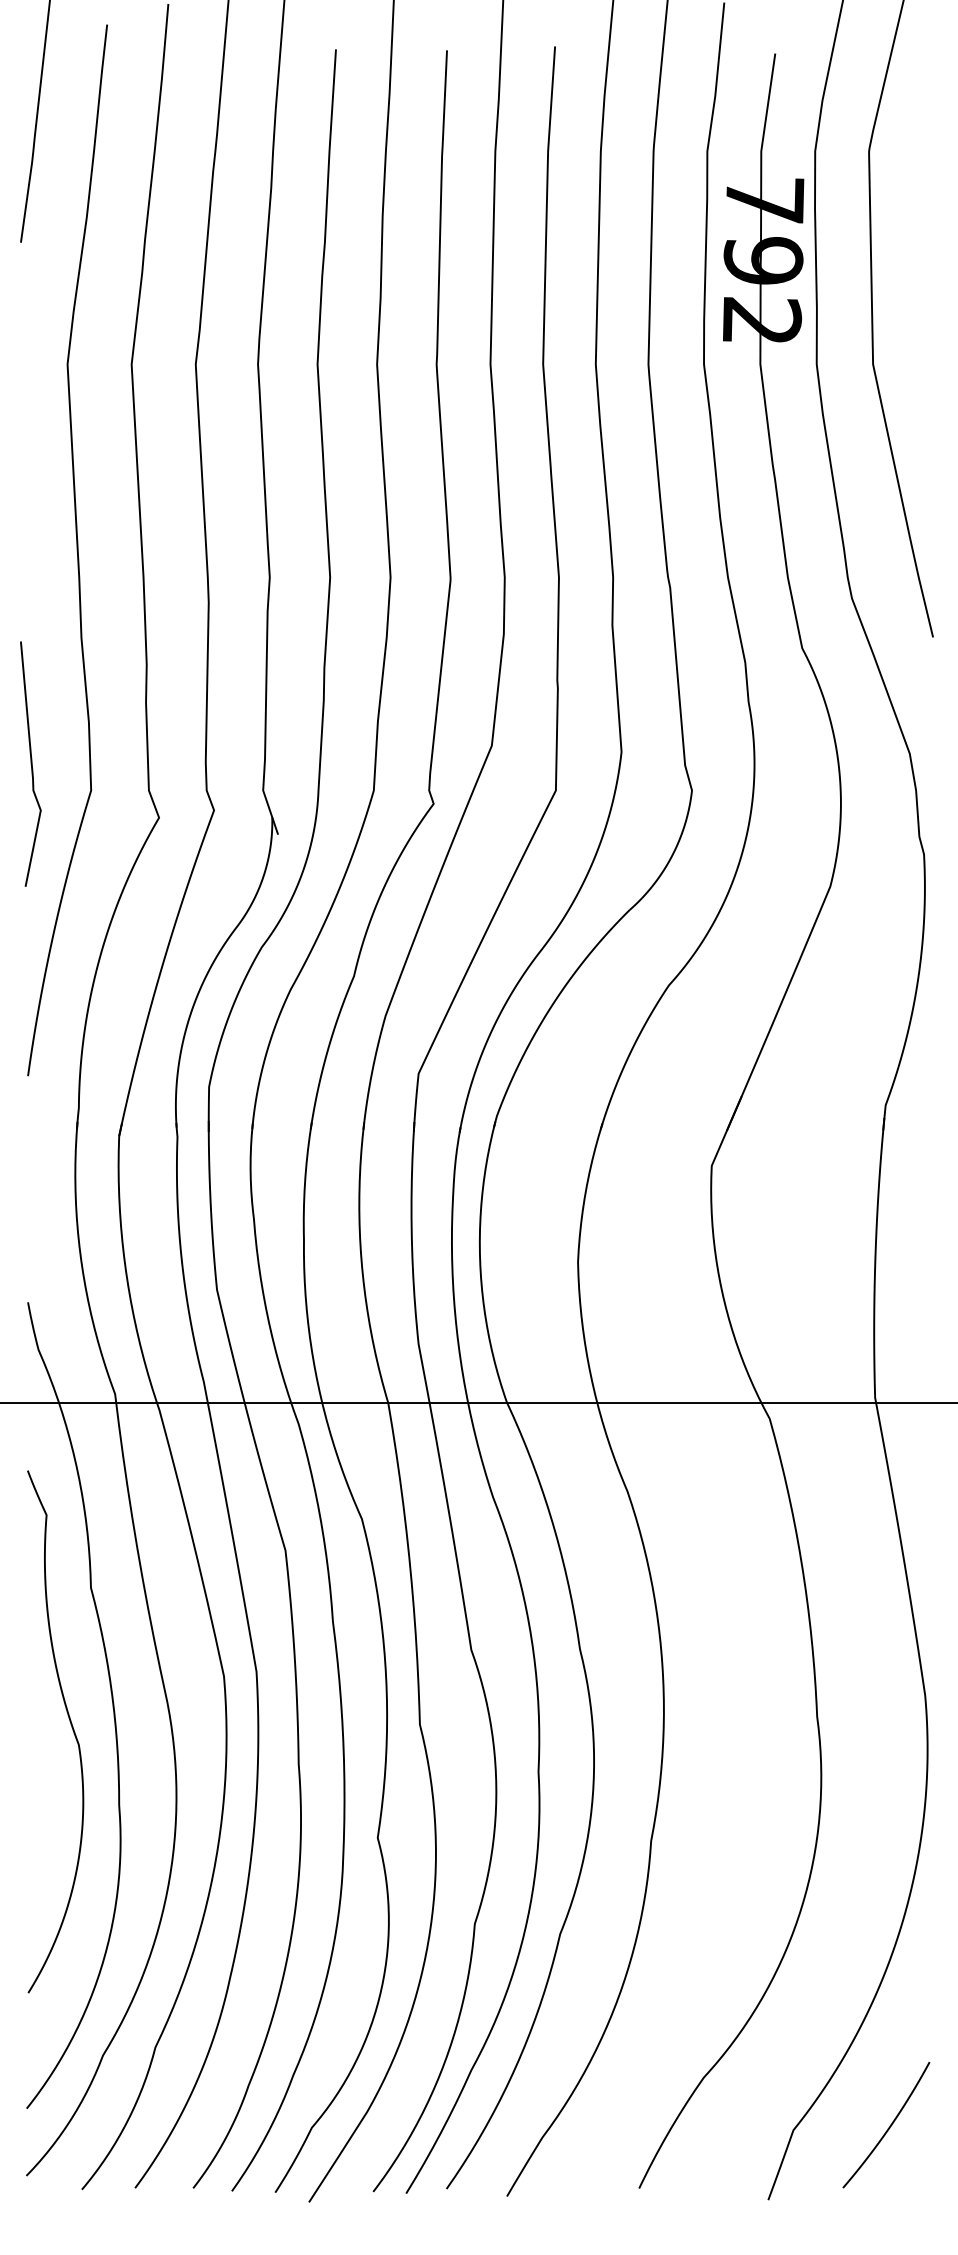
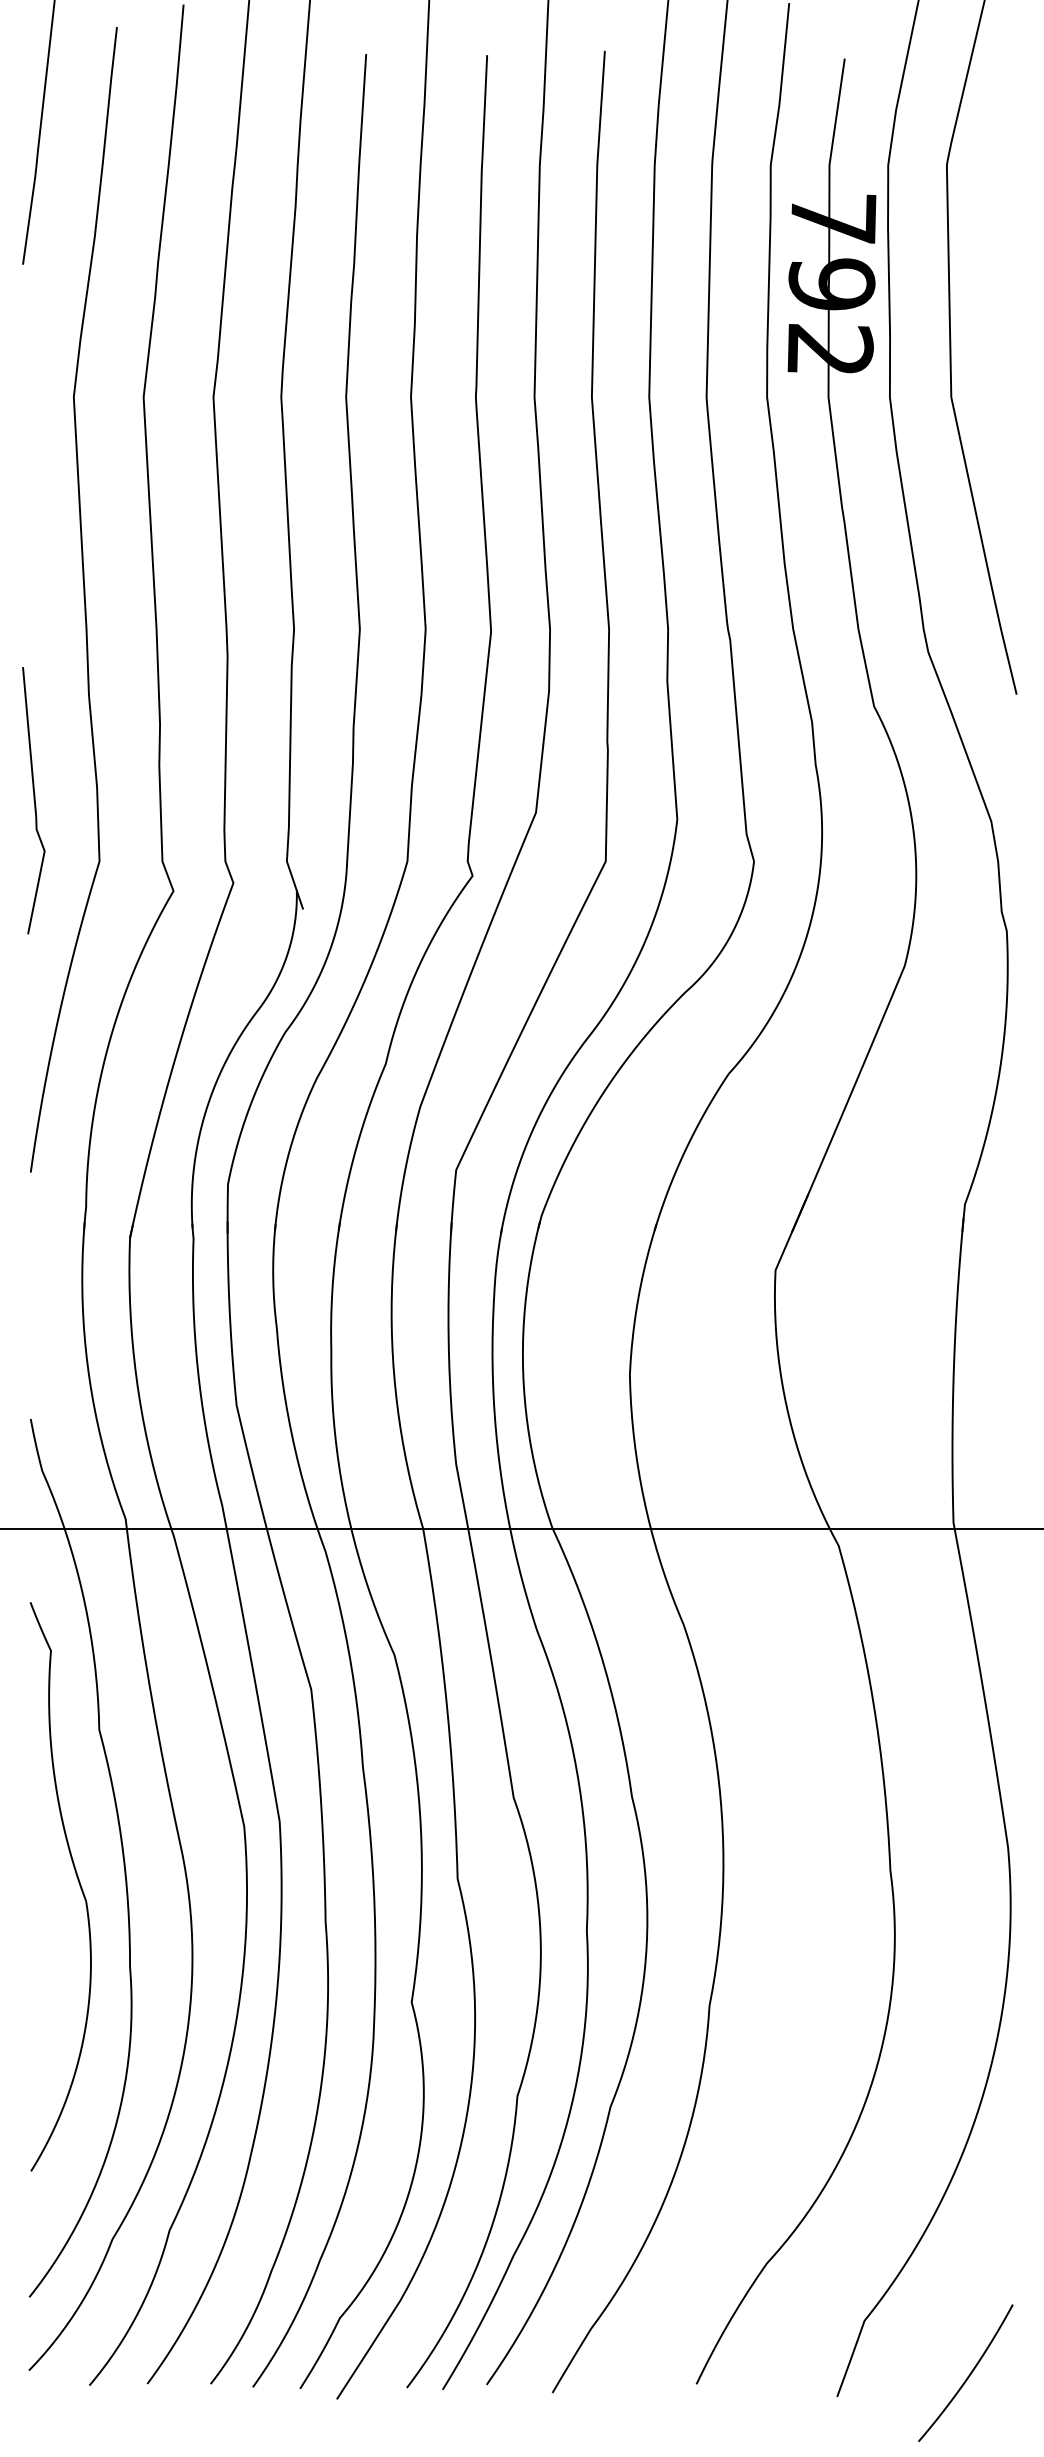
curve: (30, 763) -> (33, 800), moved
curve: (888, 2127) -> (968, 2375), moved

